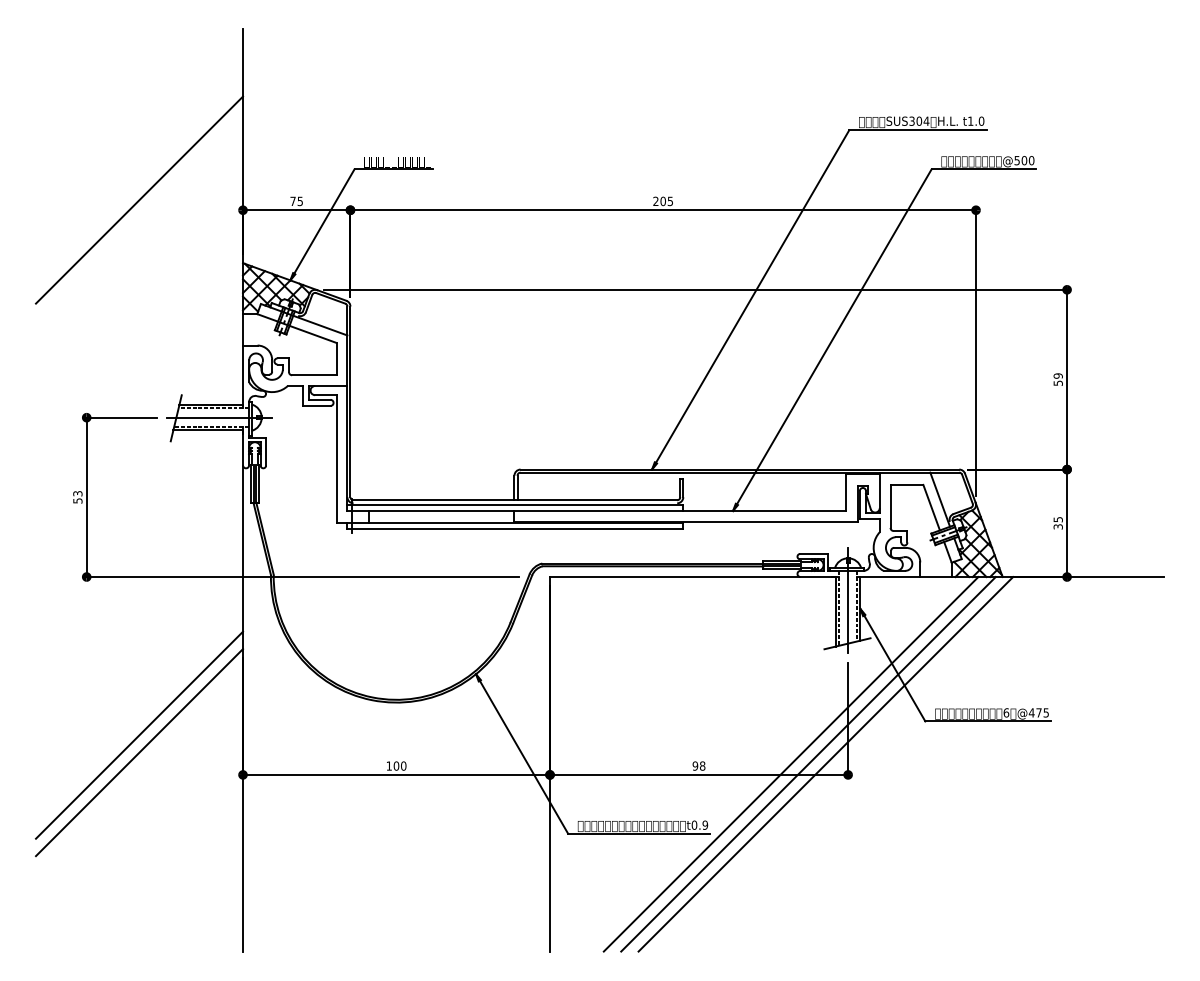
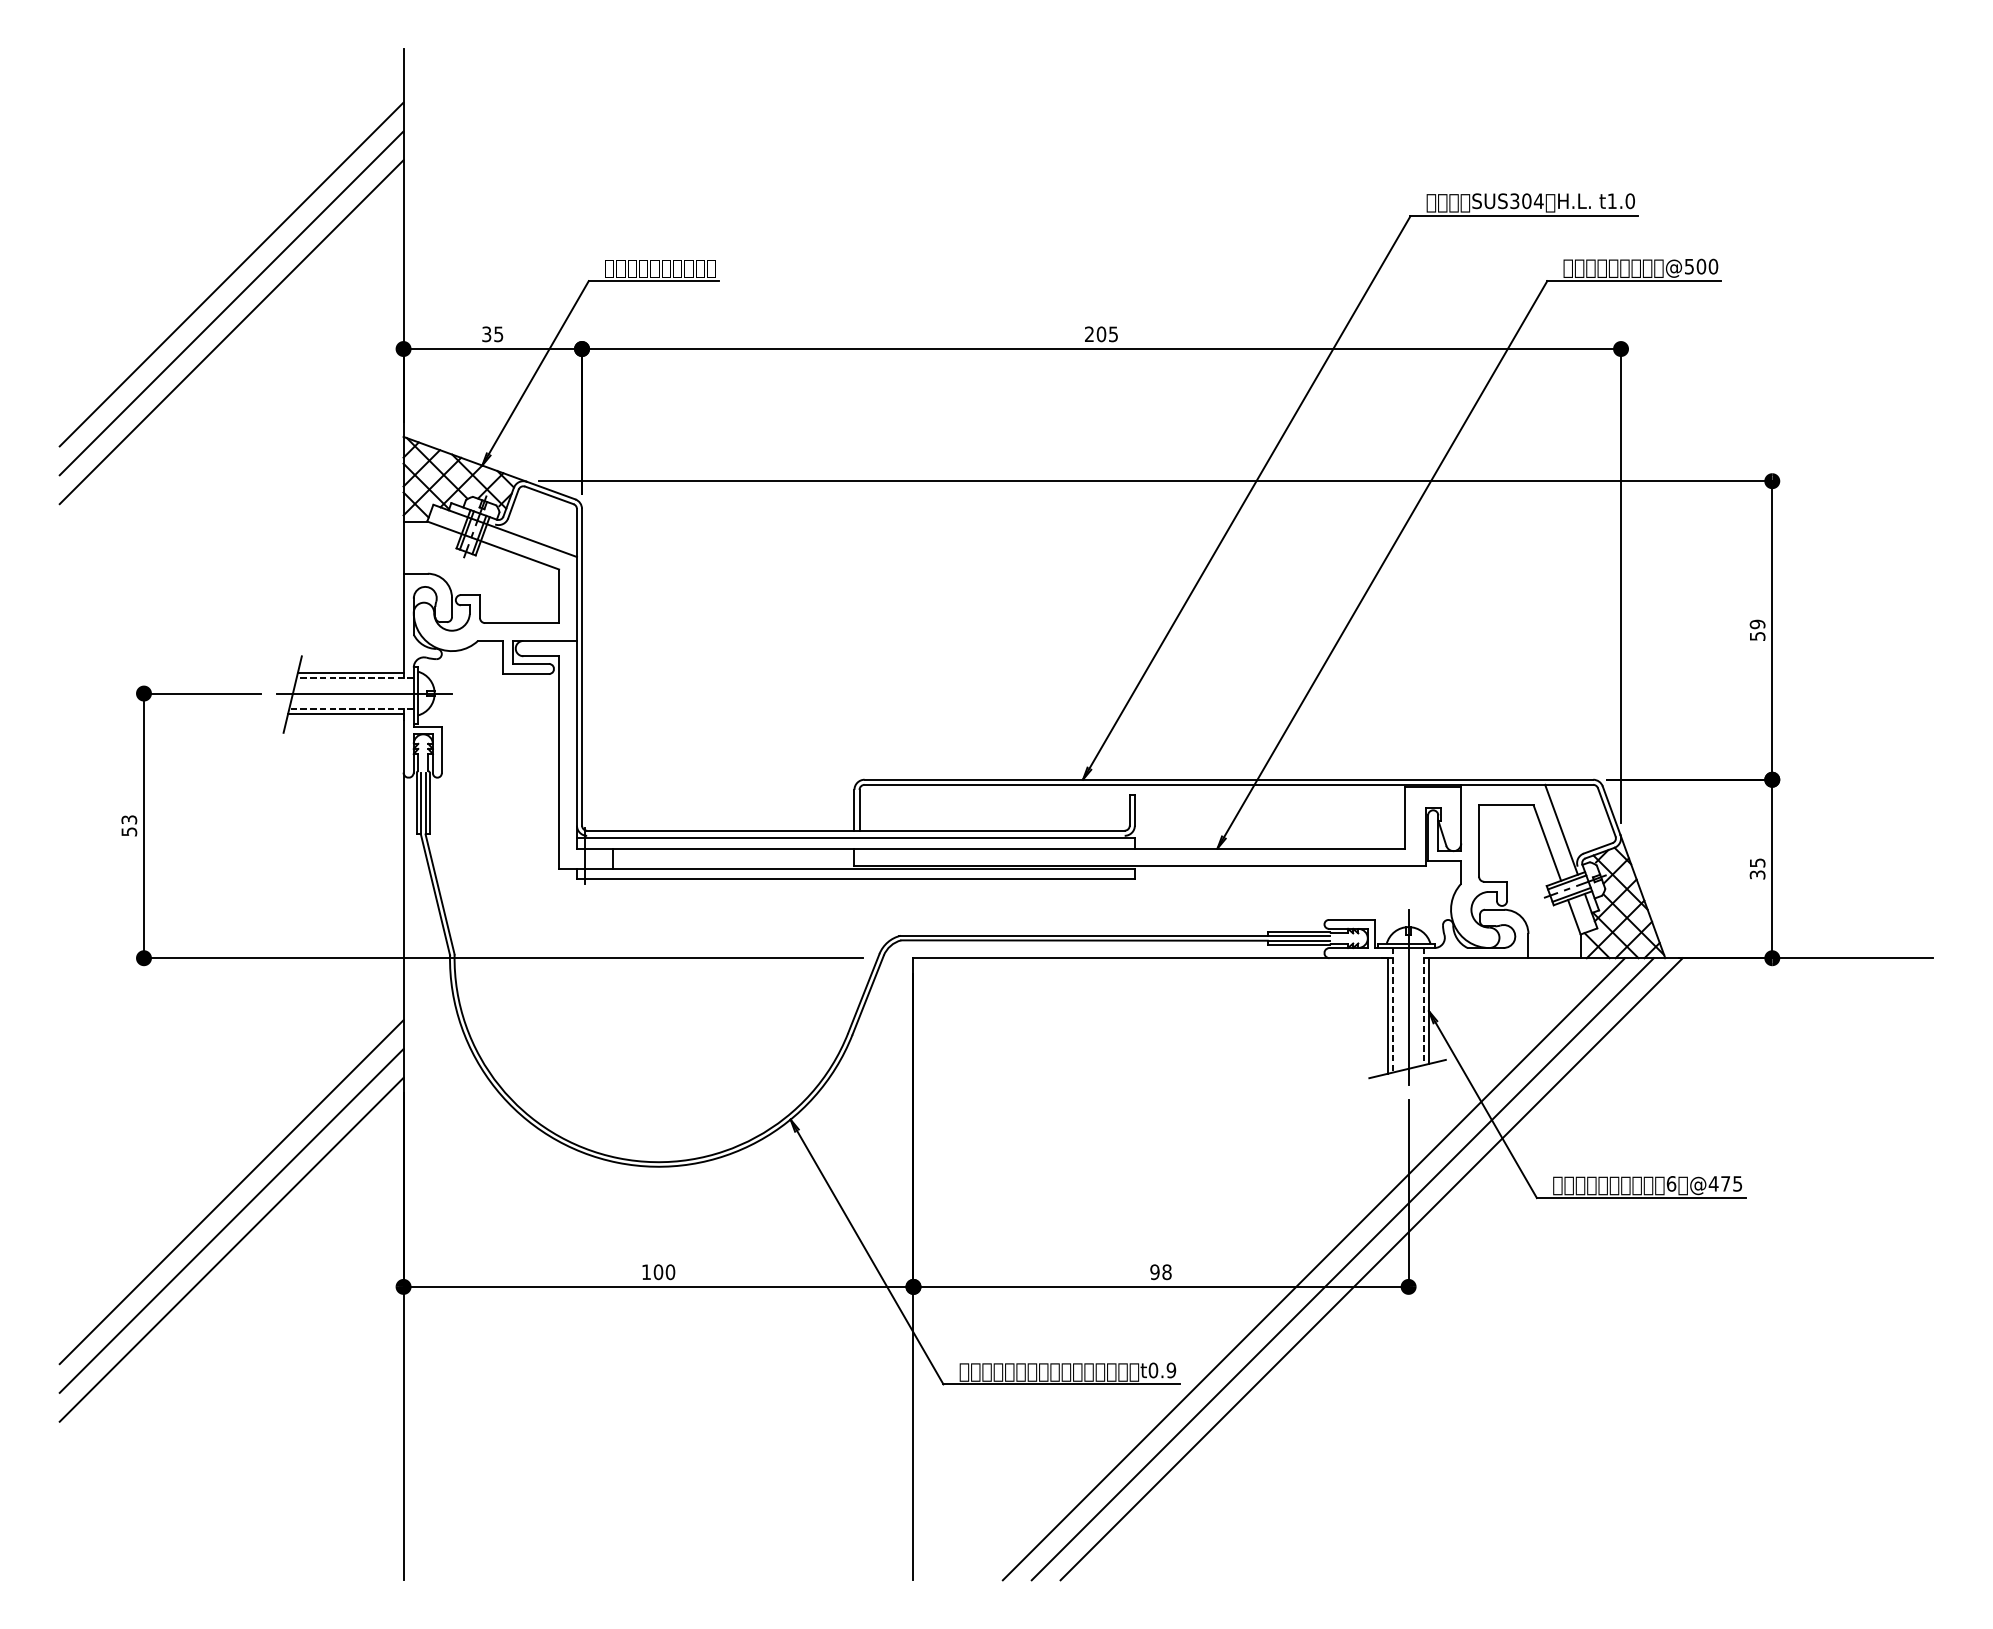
line: (139, 164) -> (231, 273), added
line: (139, 182) -> (231, 302), added
text: (292, 201) -> (485, 334), 75 -> 35
line: (139, 717) -> (231, 1191), added

